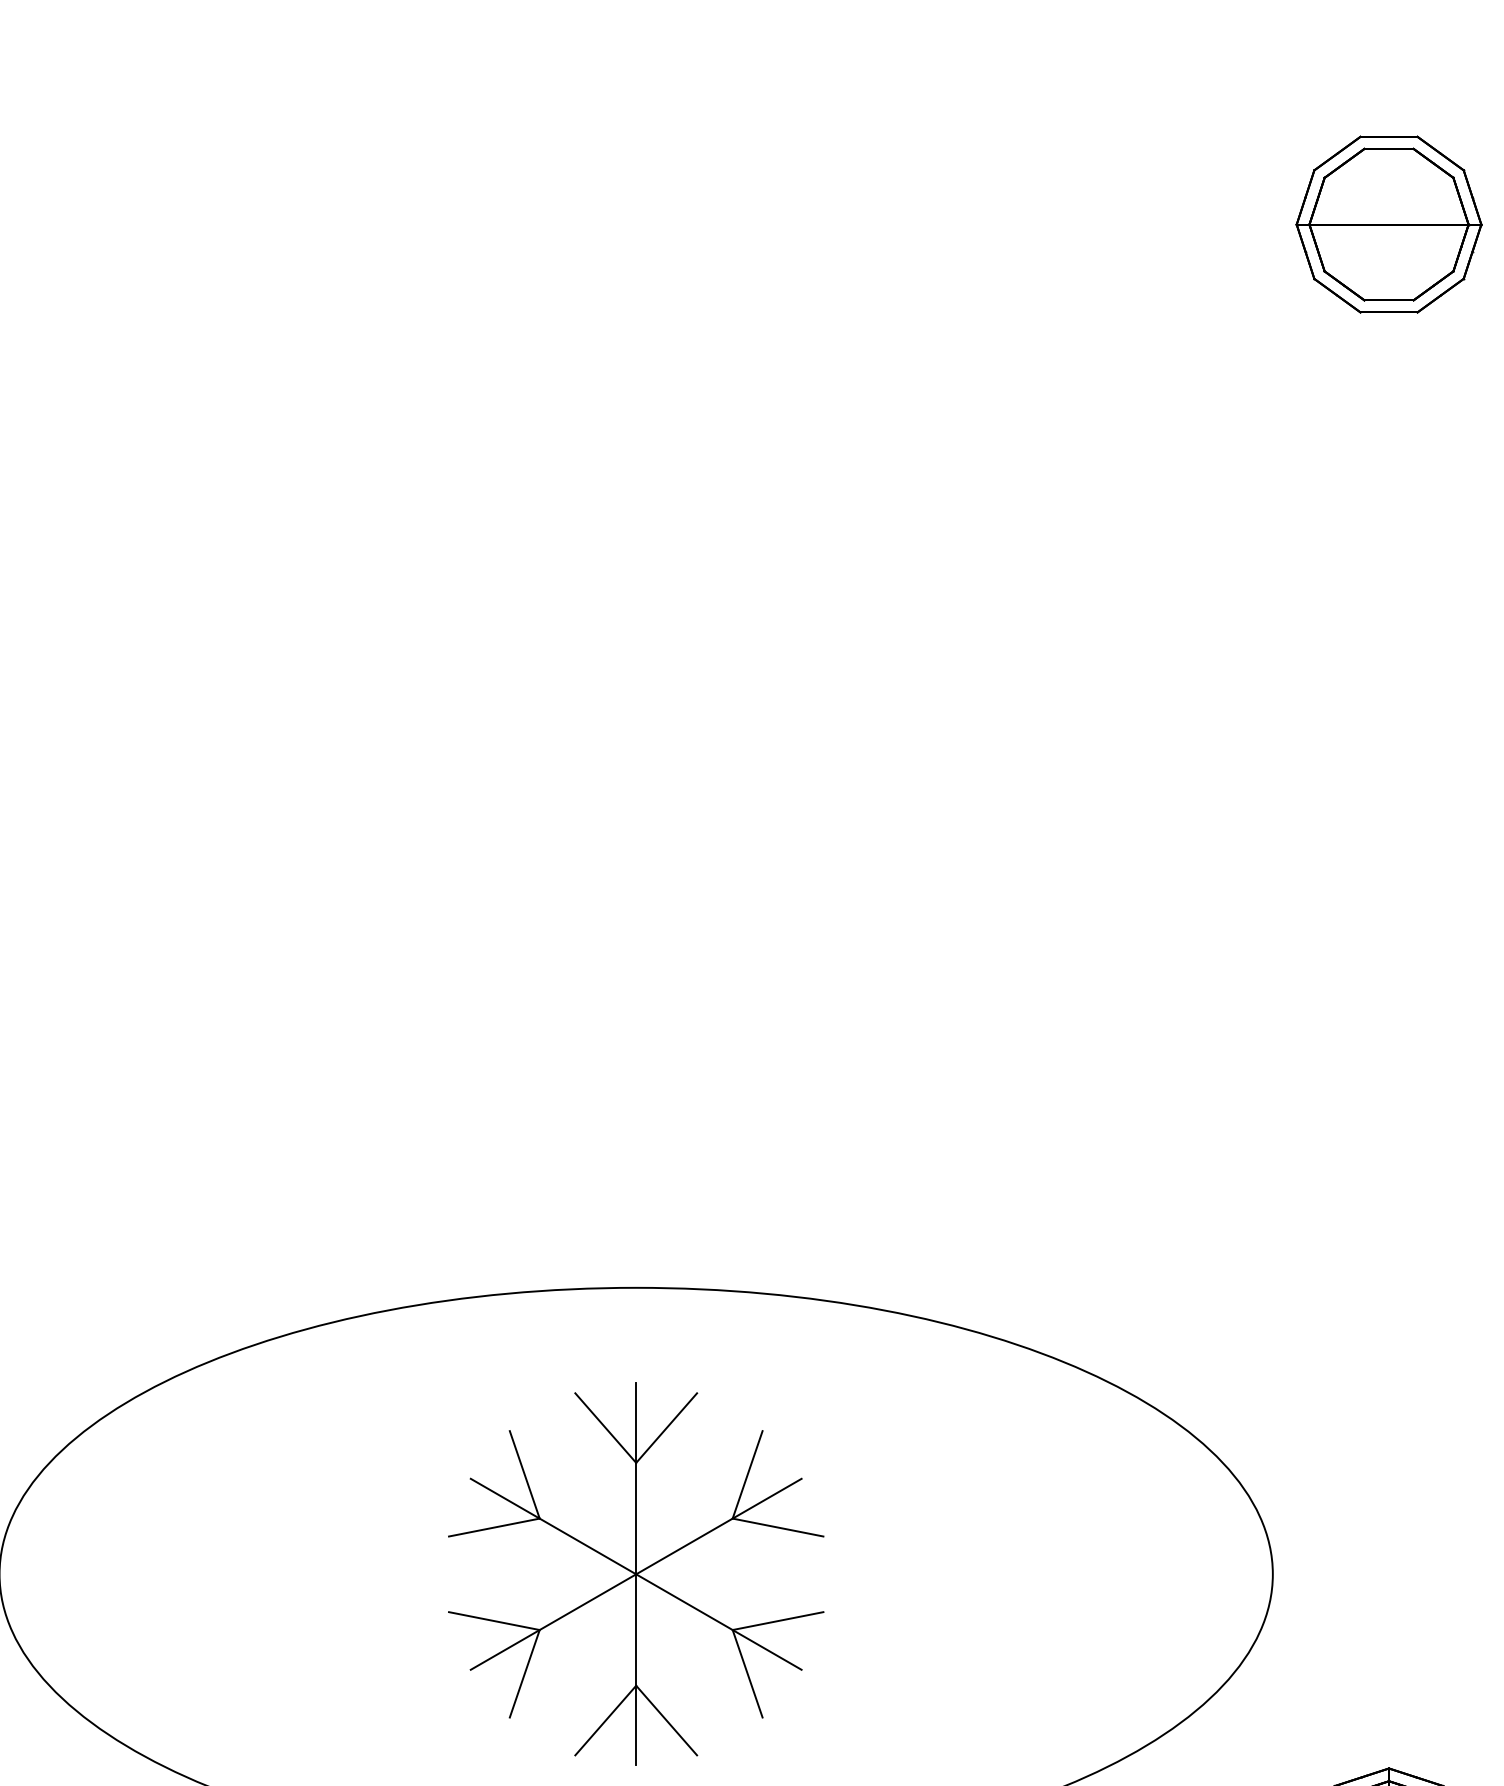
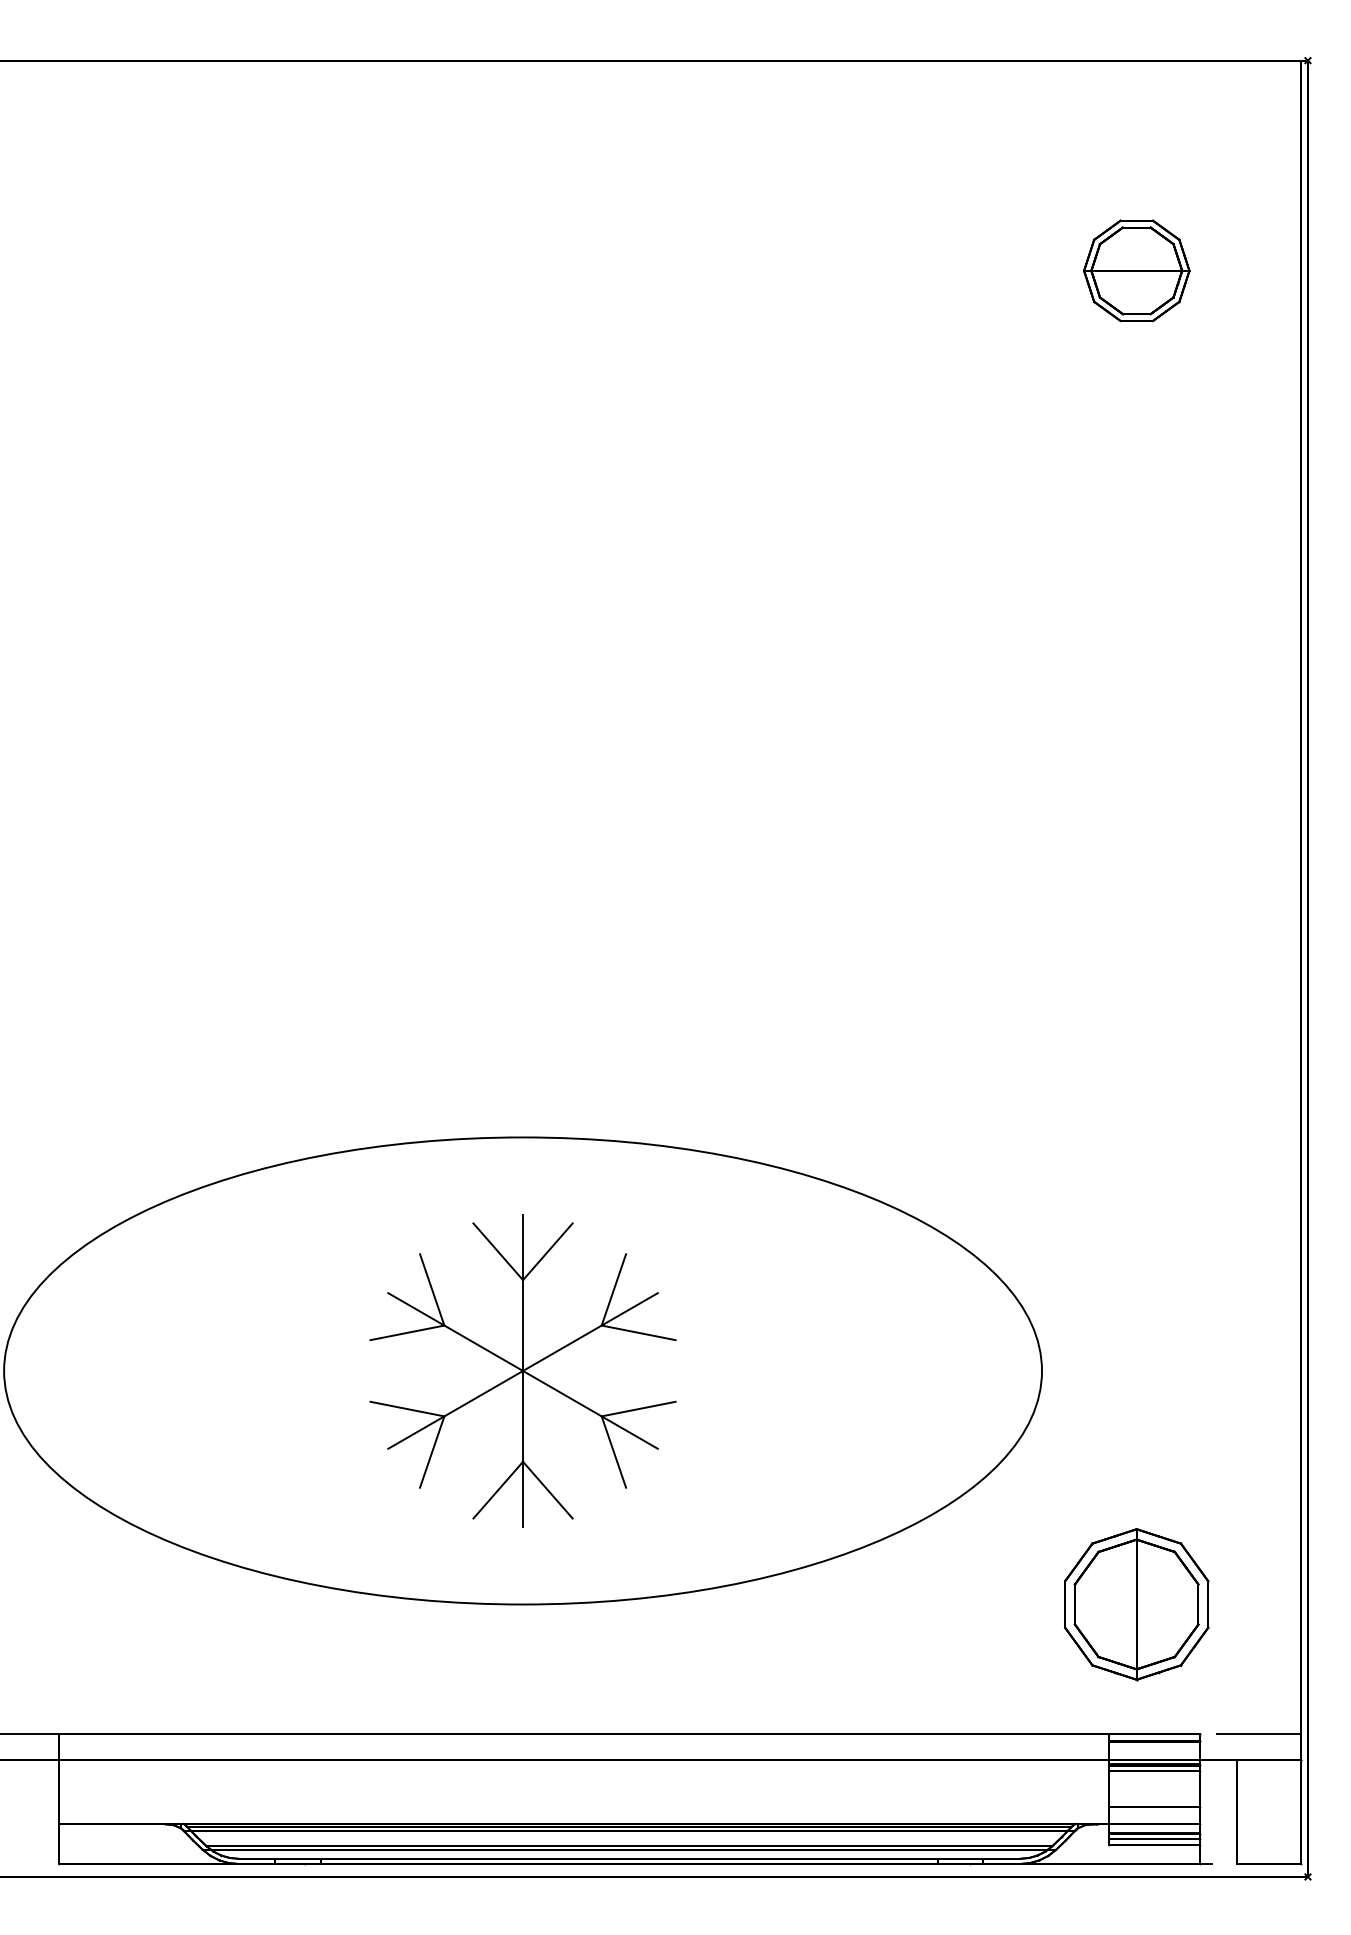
part: (1388, 224) -> (1136, 270), size x0.7

